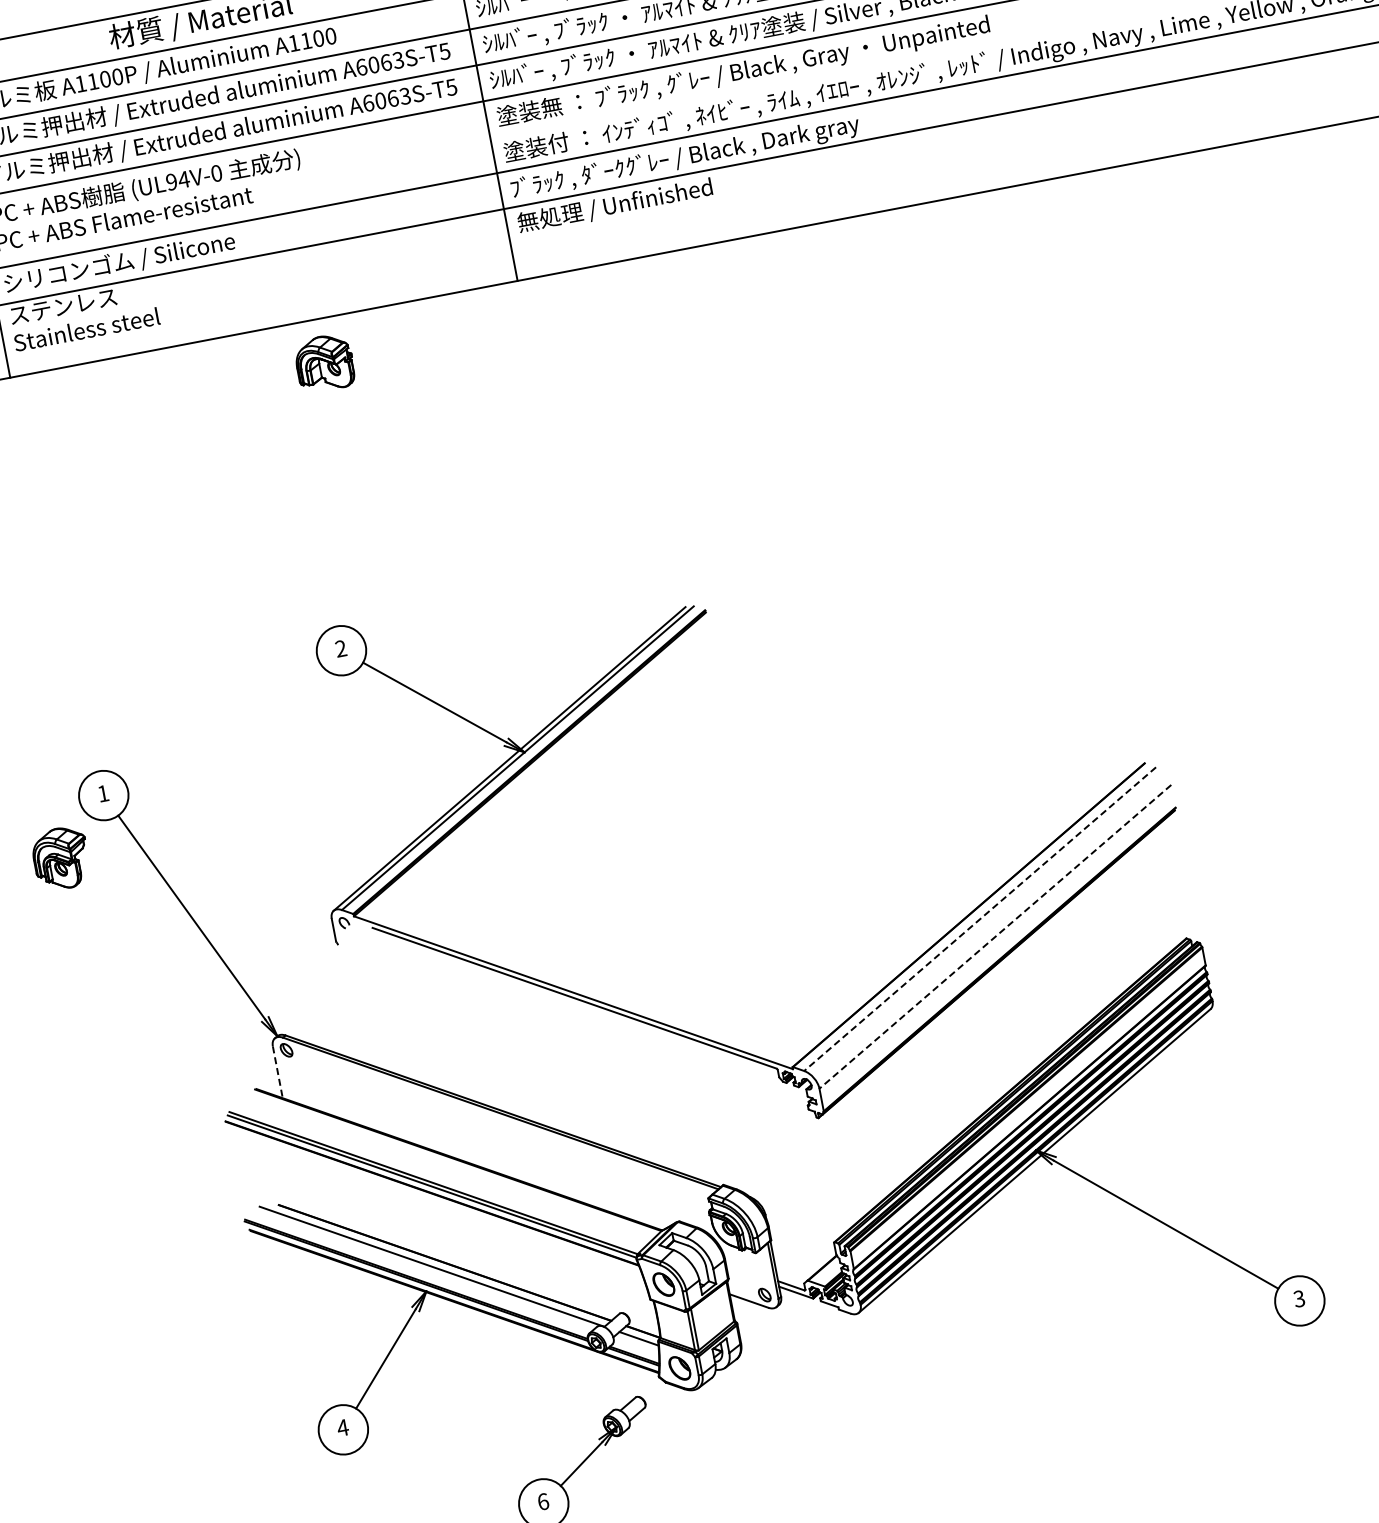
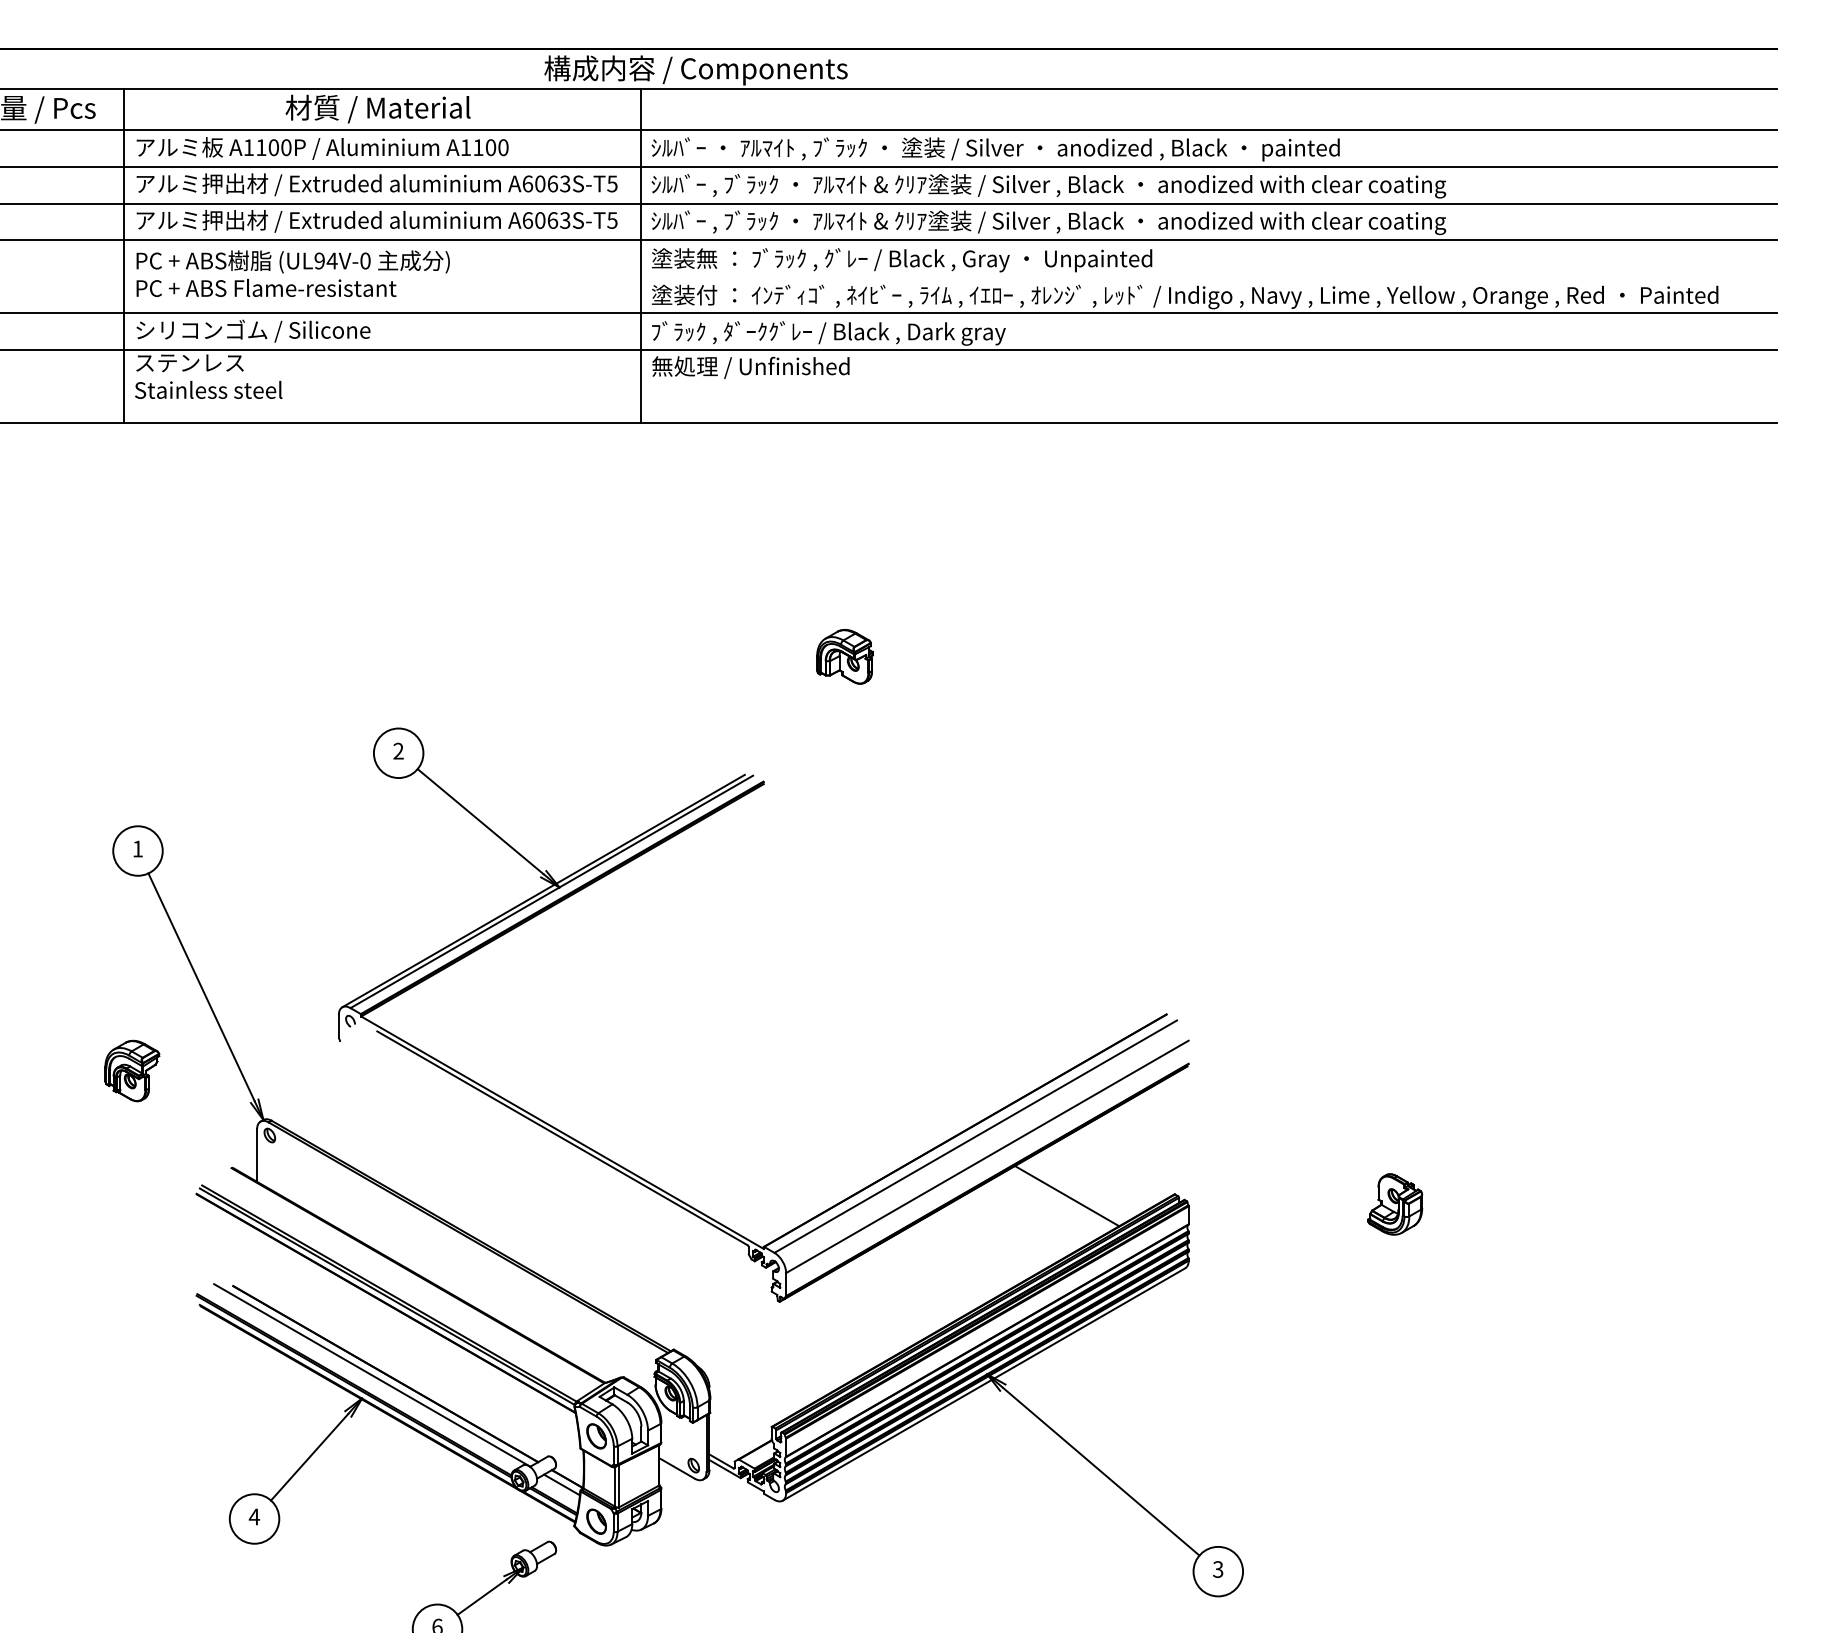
part: (324, 363) -> (844, 656), moved
part: (61, 858) -> (132, 1070), moved
line: (979, 919) -> (975, 1136), dashed -> solid
line: (995, 937) -> (987, 1157), dashed -> solid
line: (1080, 960) -> (1066, 1196), added
line: (278, 1073) -> (257, 1156), dashed -> solid

